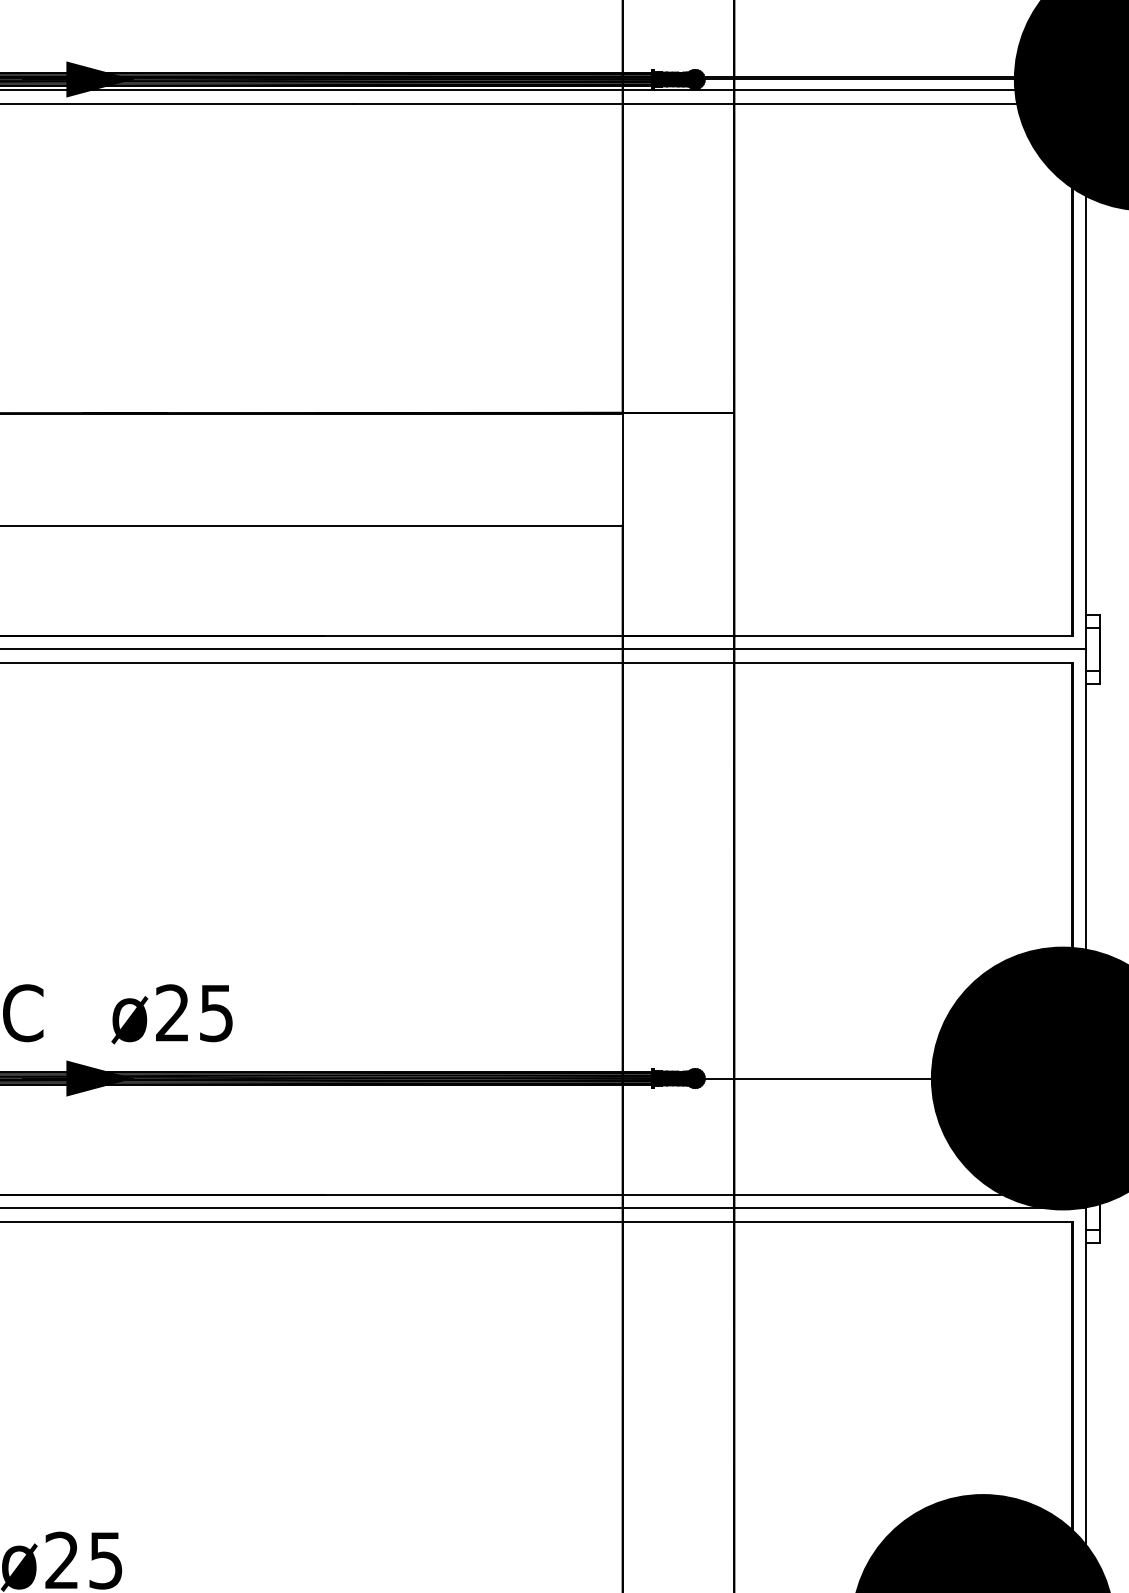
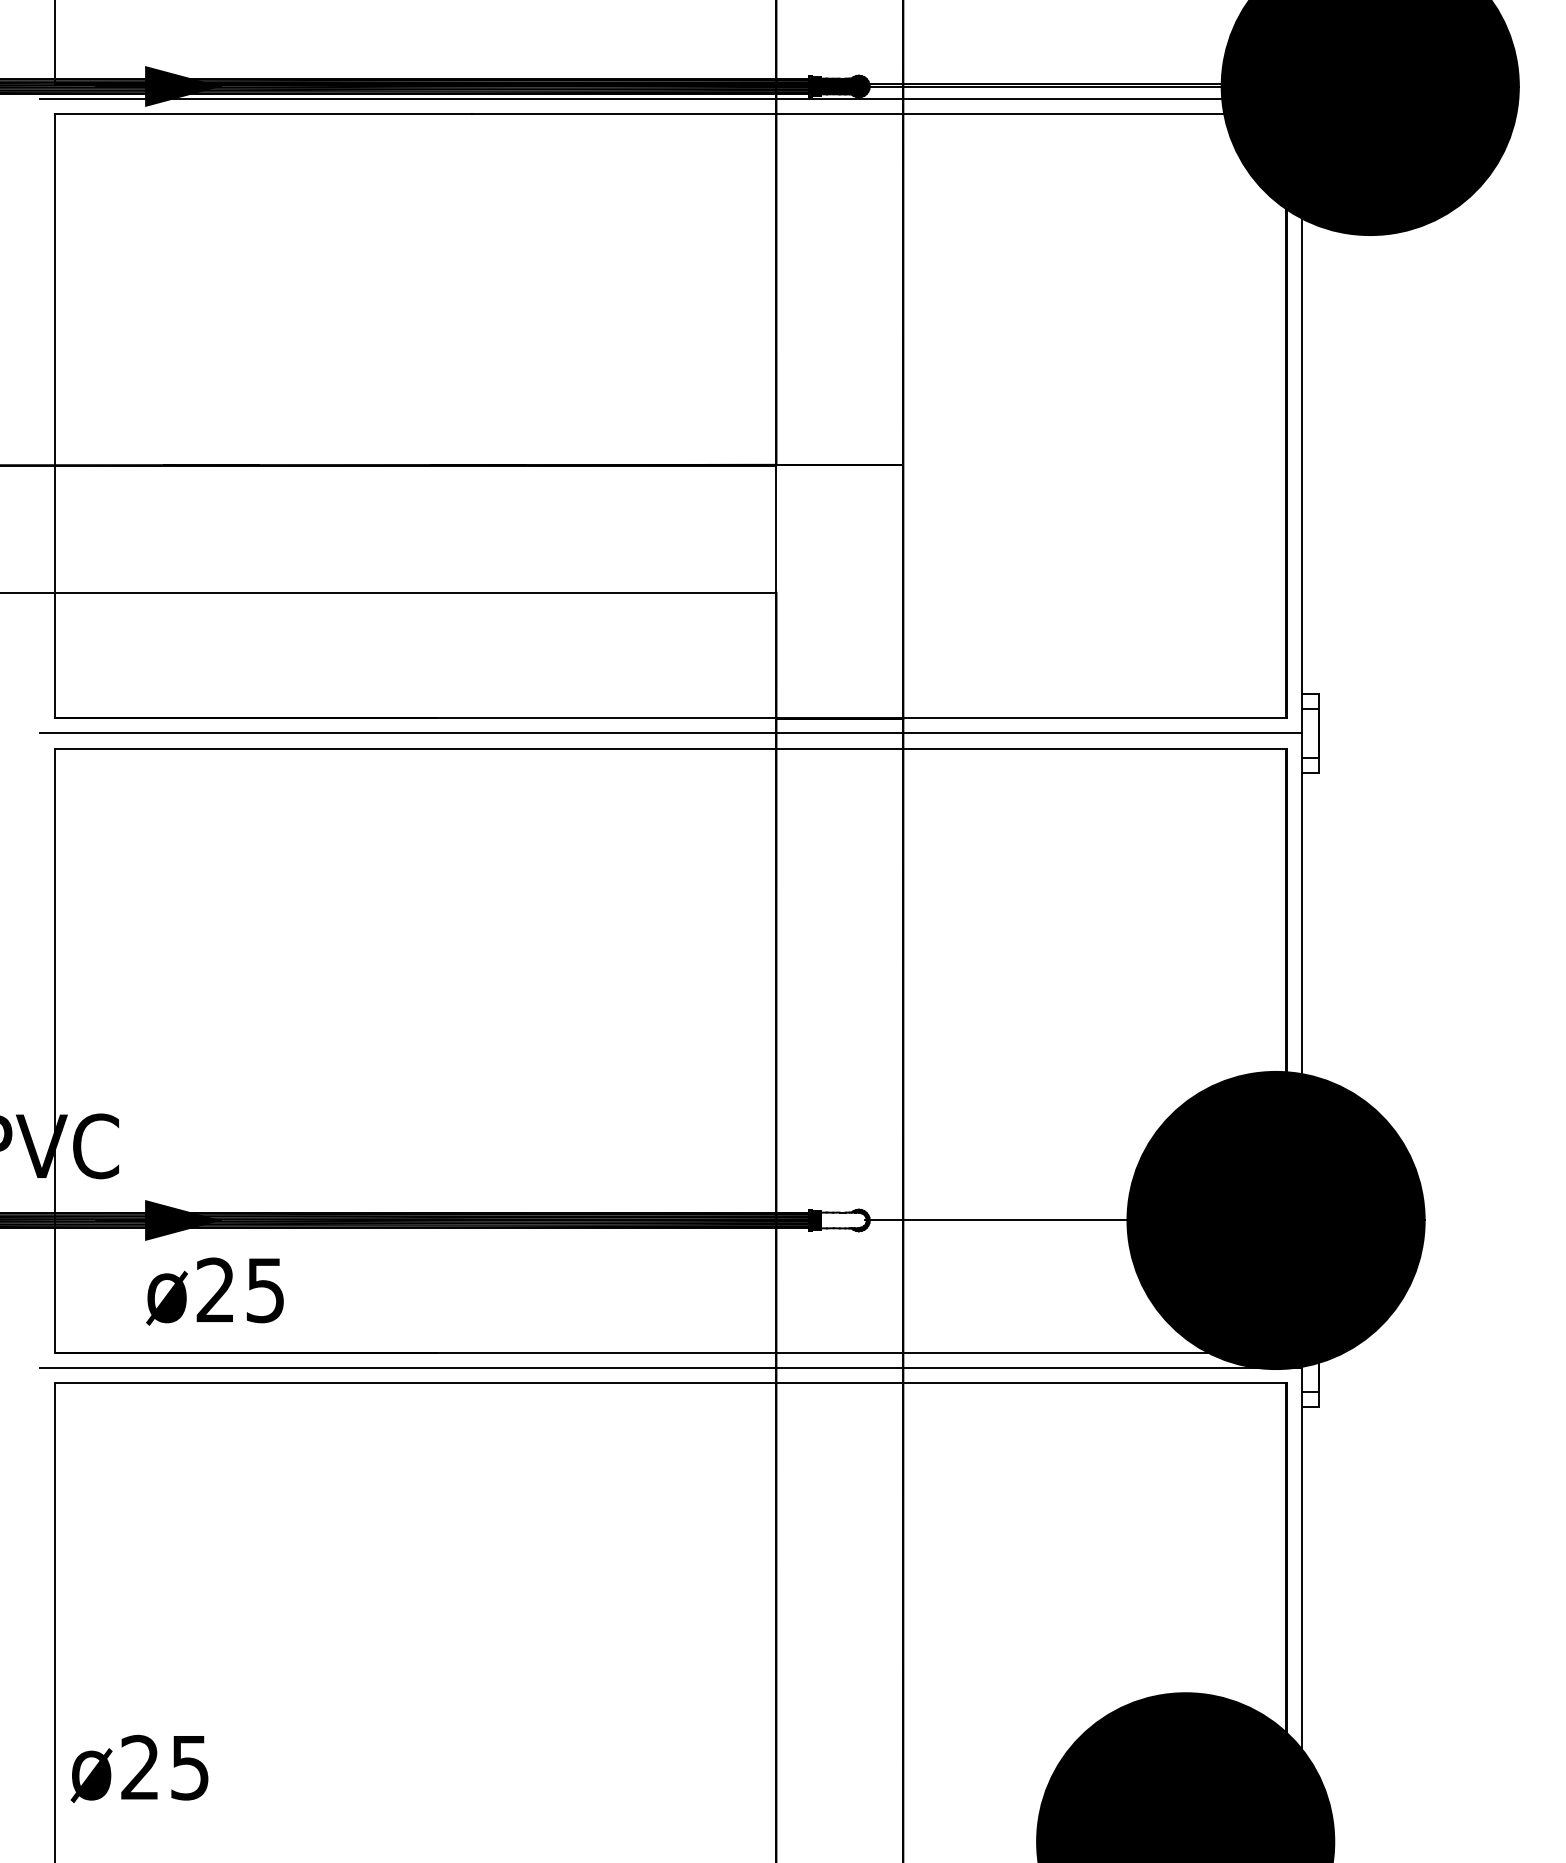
text: (171, 1014) -> (214, 1291), moved
fill: (681, 1078) -> (843, 1220), removed

